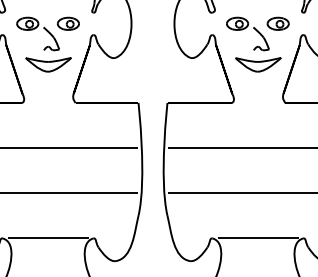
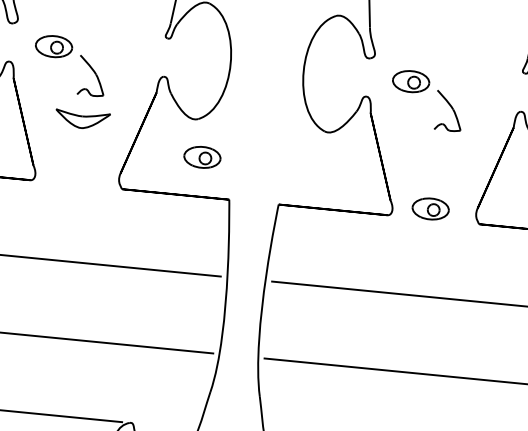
part: (68, 23) -> (202, 156), moved
part: (277, 23) -> (429, 208), moved
part: (48, 64) -> (82, 119), size x0.7
part: (258, 64) -> (439, 154), removed

